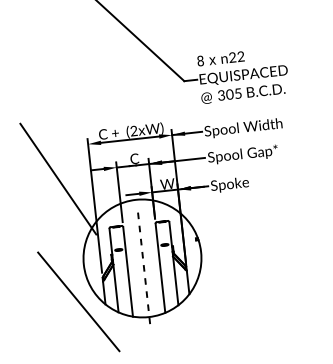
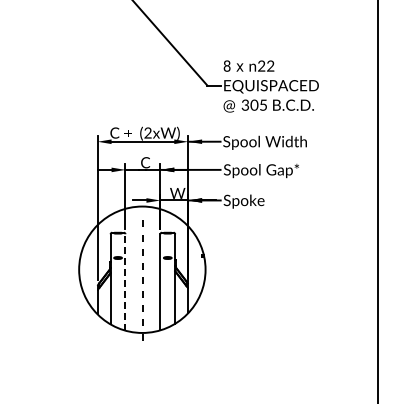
line: (57, 179) -> (61, 175), removed
line: (128, 271) -> (125, 281), solid -> dashed
line: (78, 301) -> (69, 308), removed

